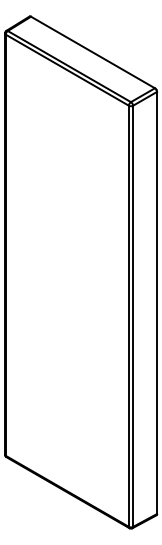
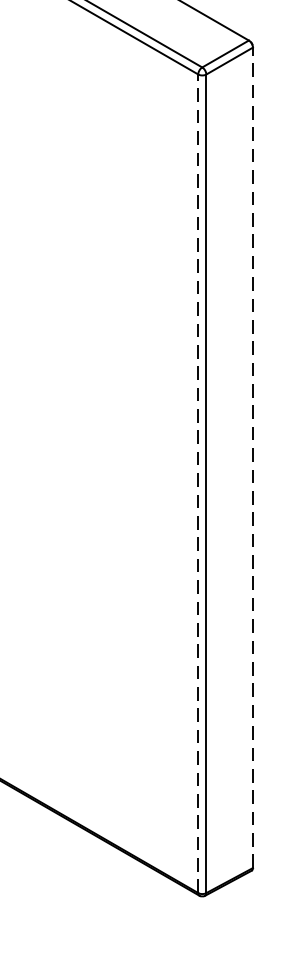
line: (157, 302) -> (253, 456), solid -> dashed
line: (128, 316) -> (197, 484), solid -> dashed

